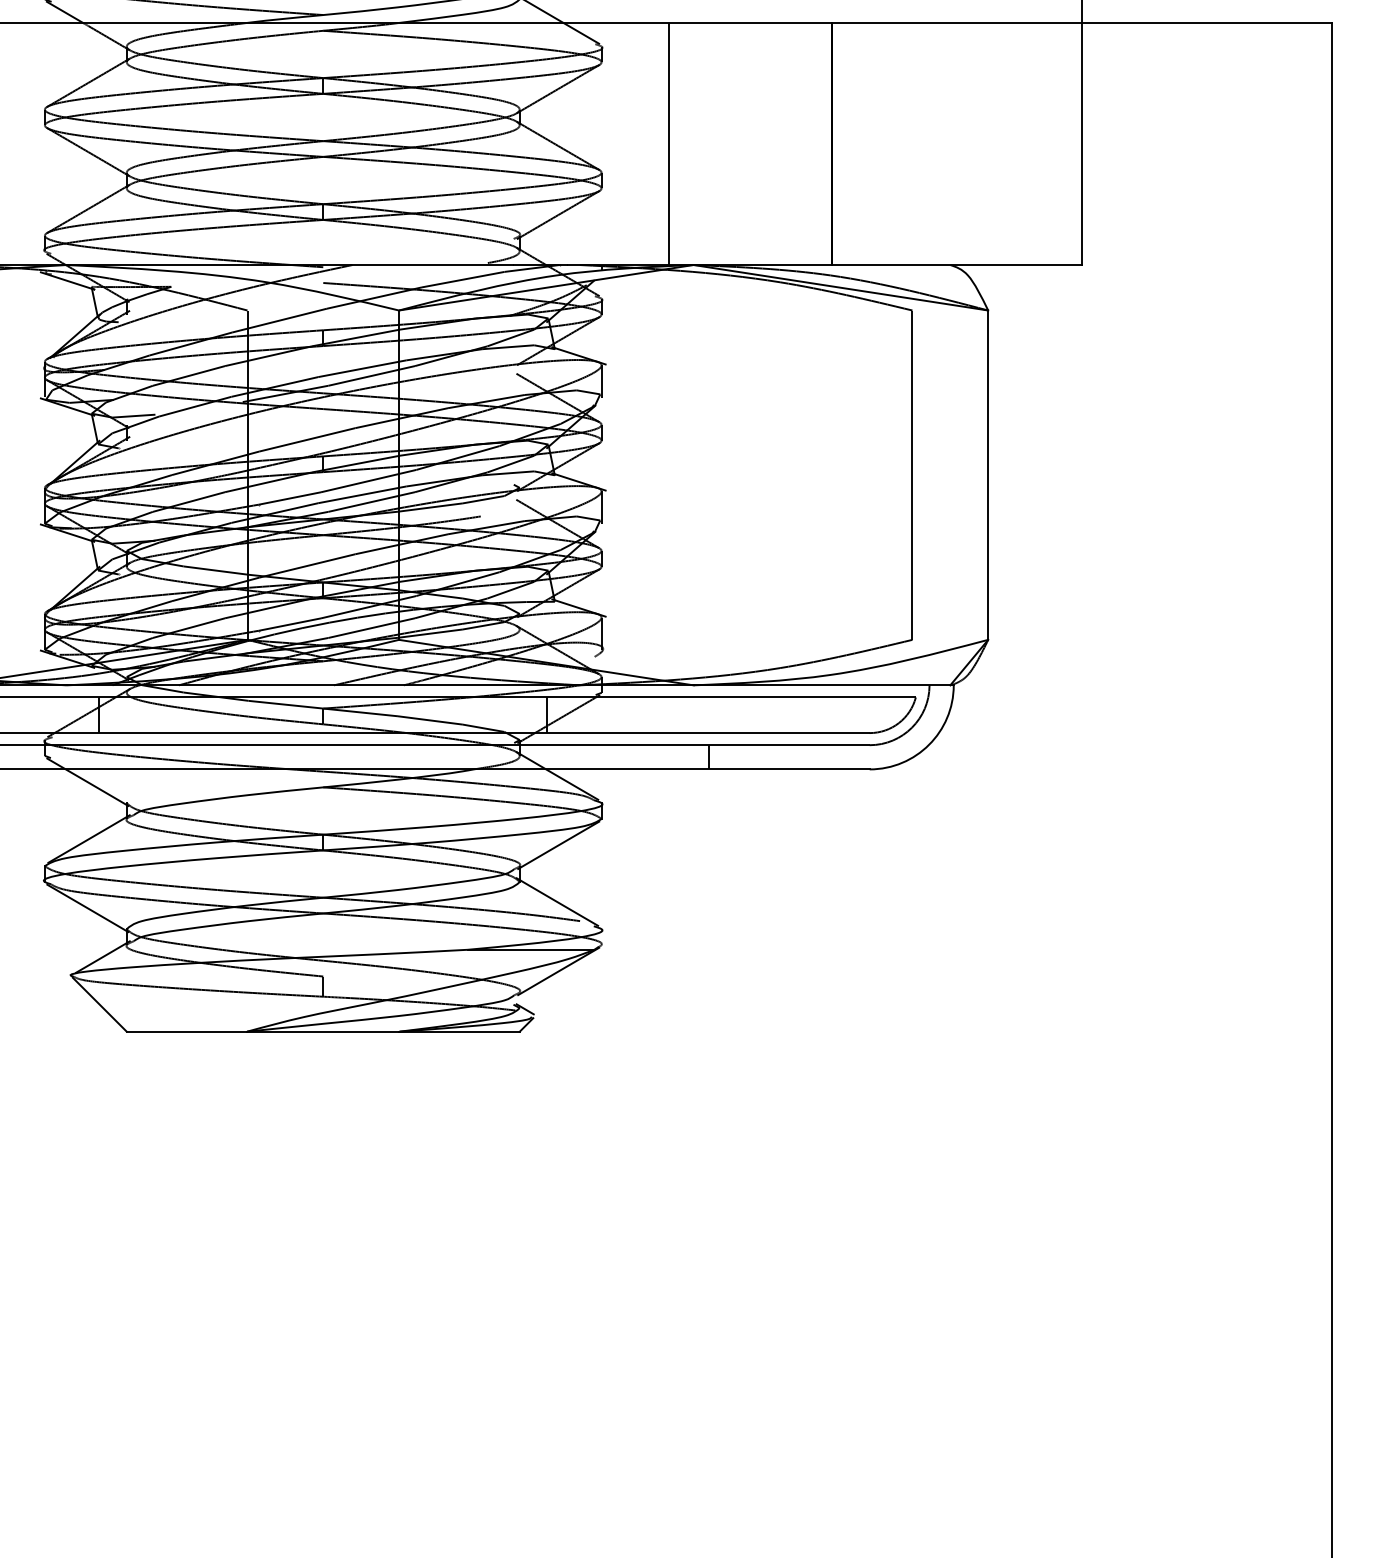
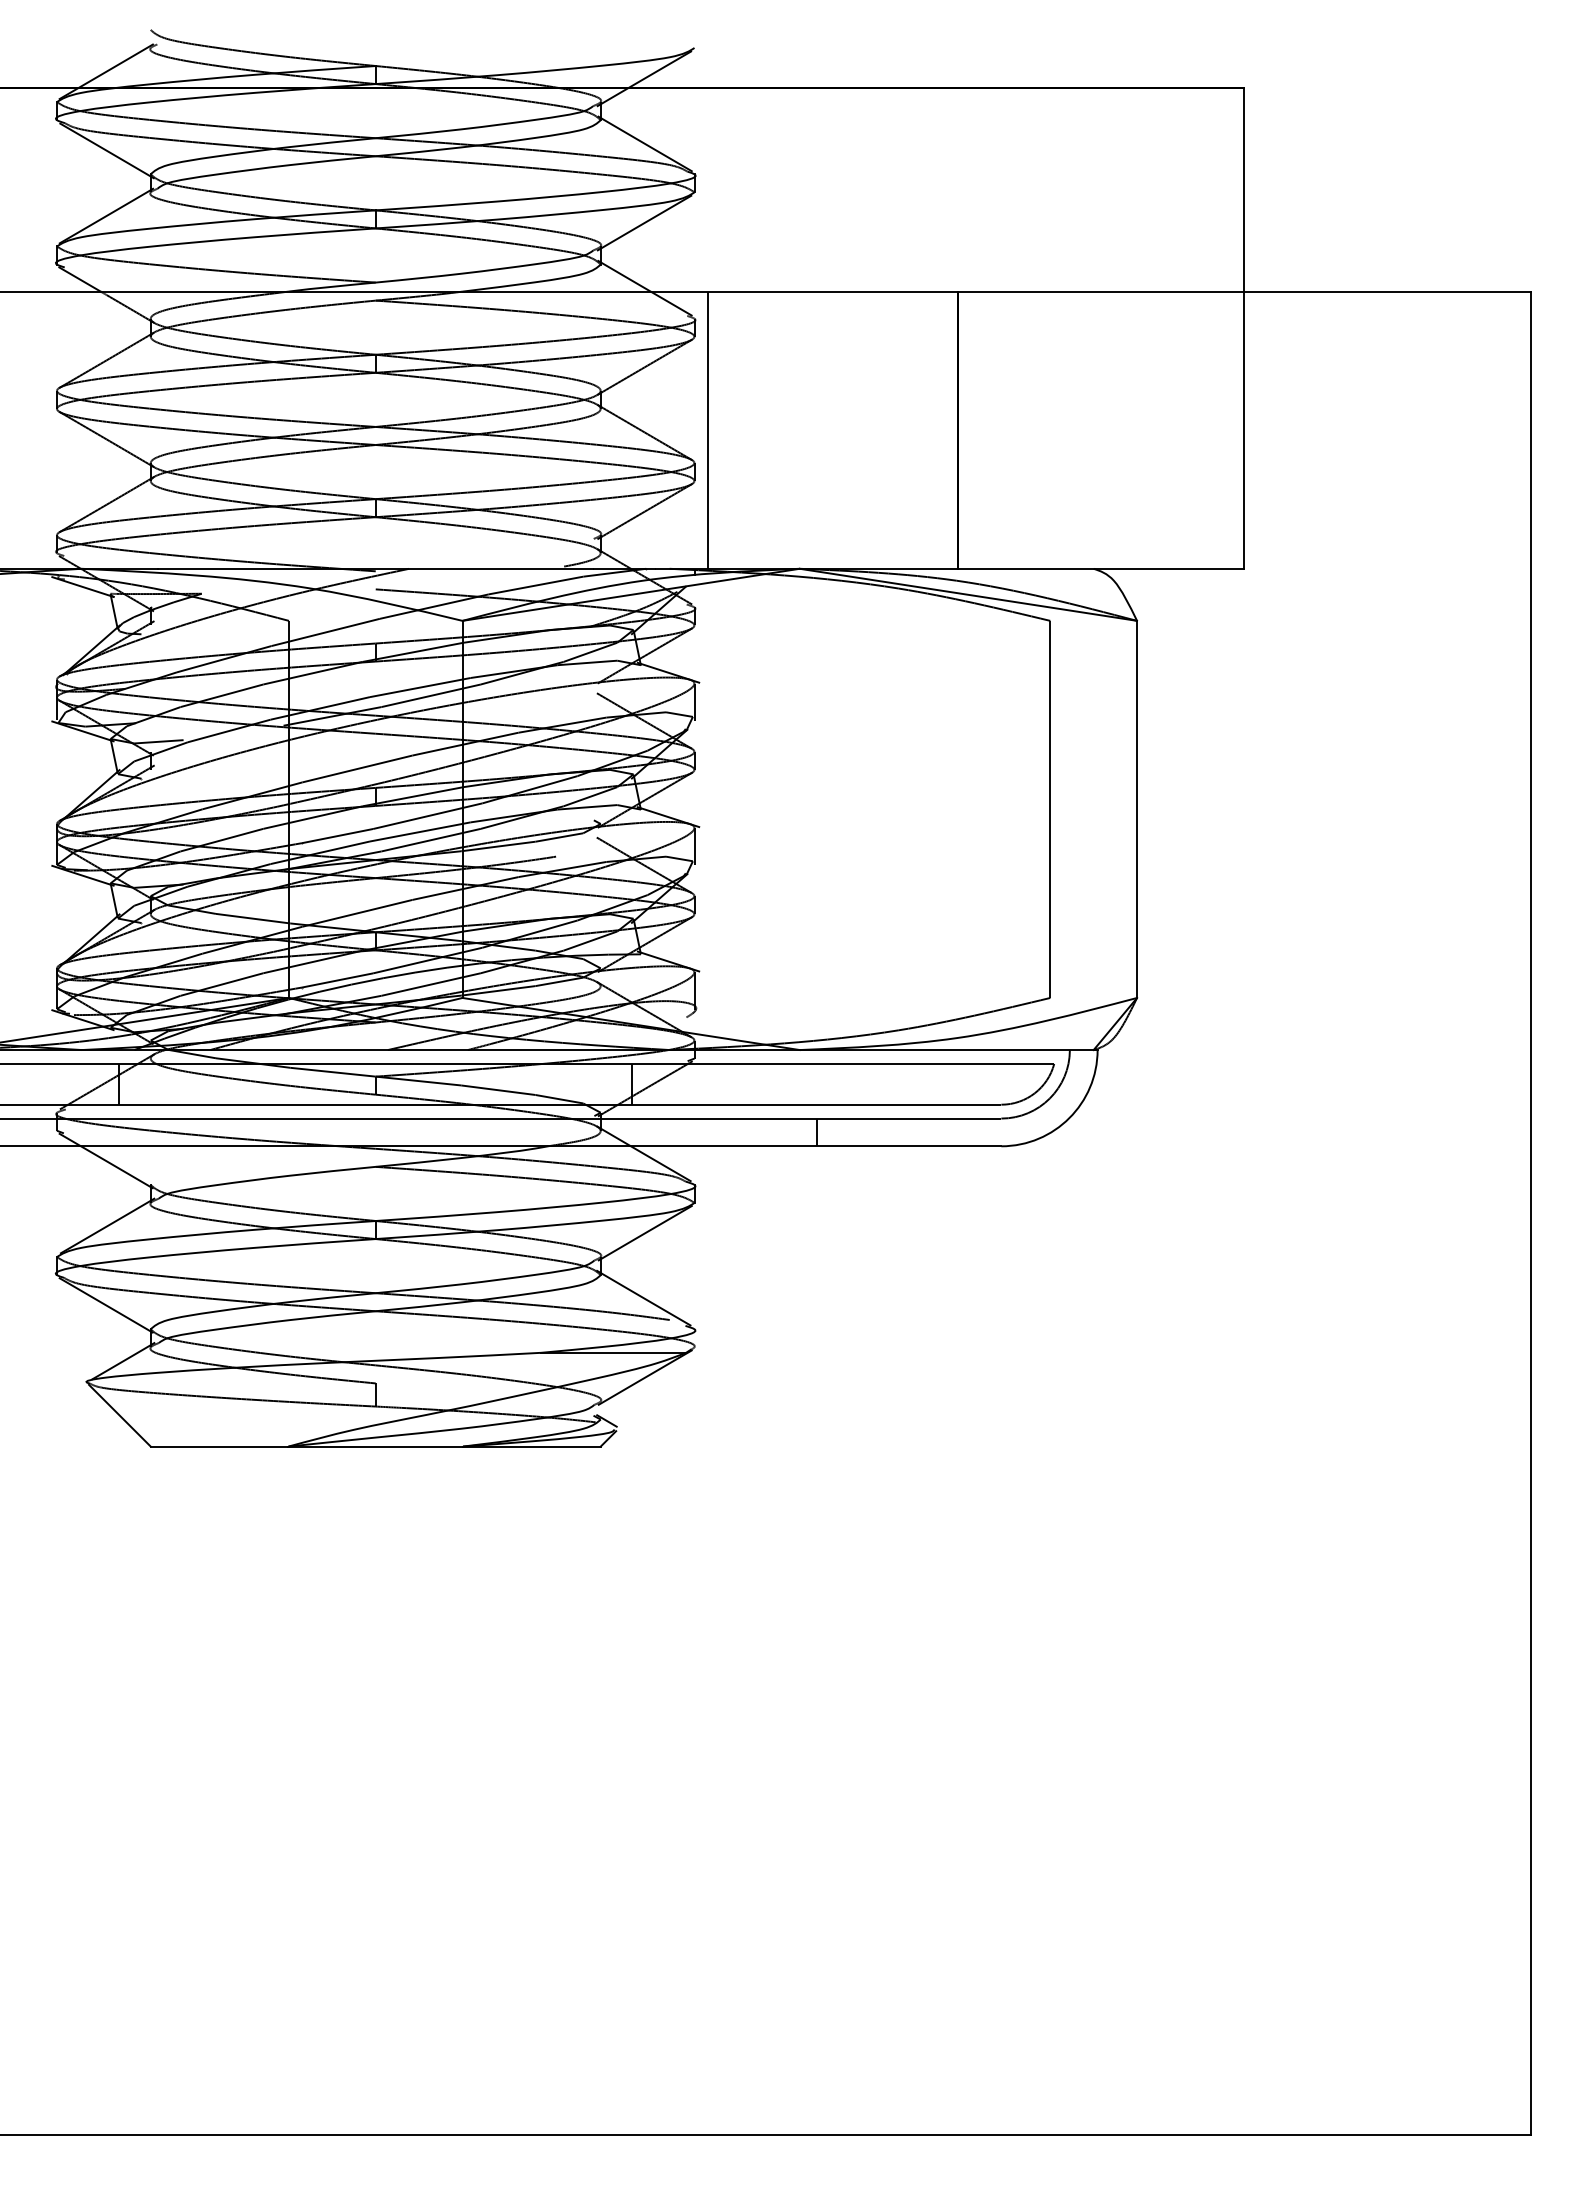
line: (668, 143) -> (708, 429), moved

